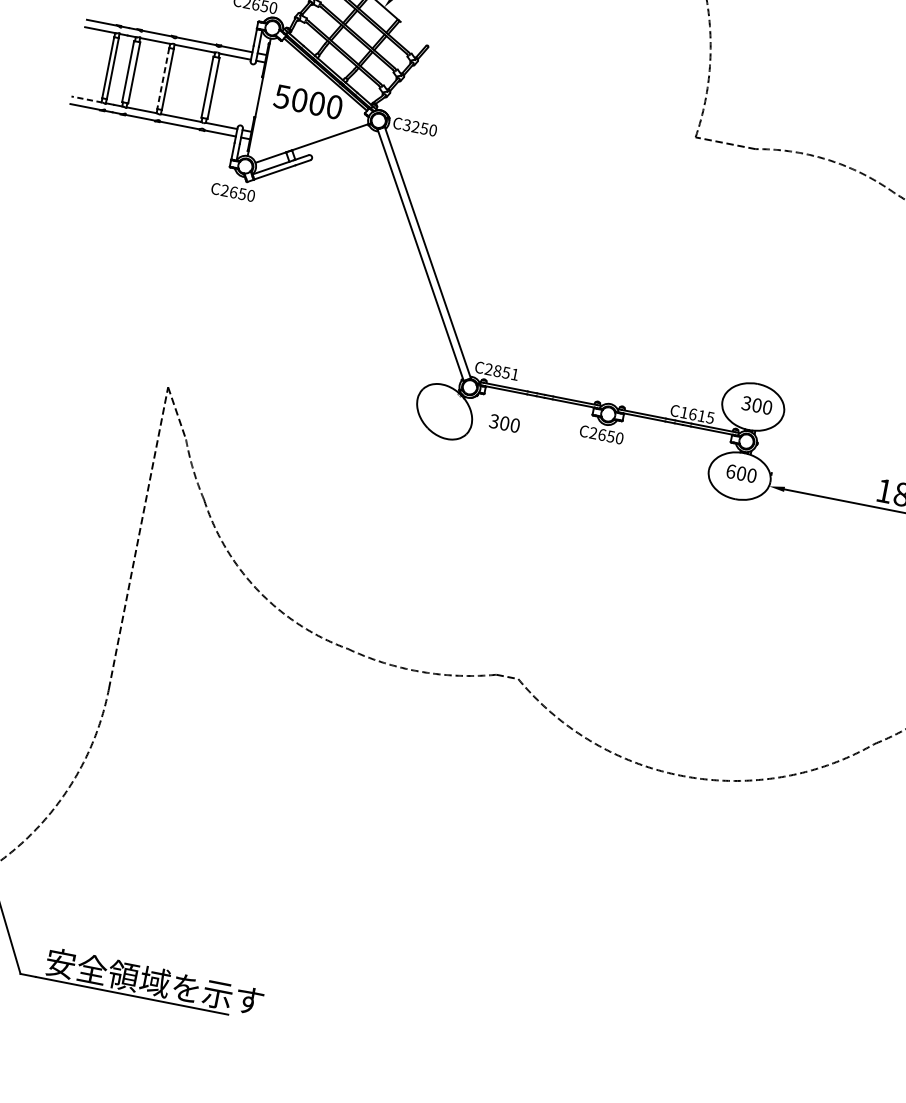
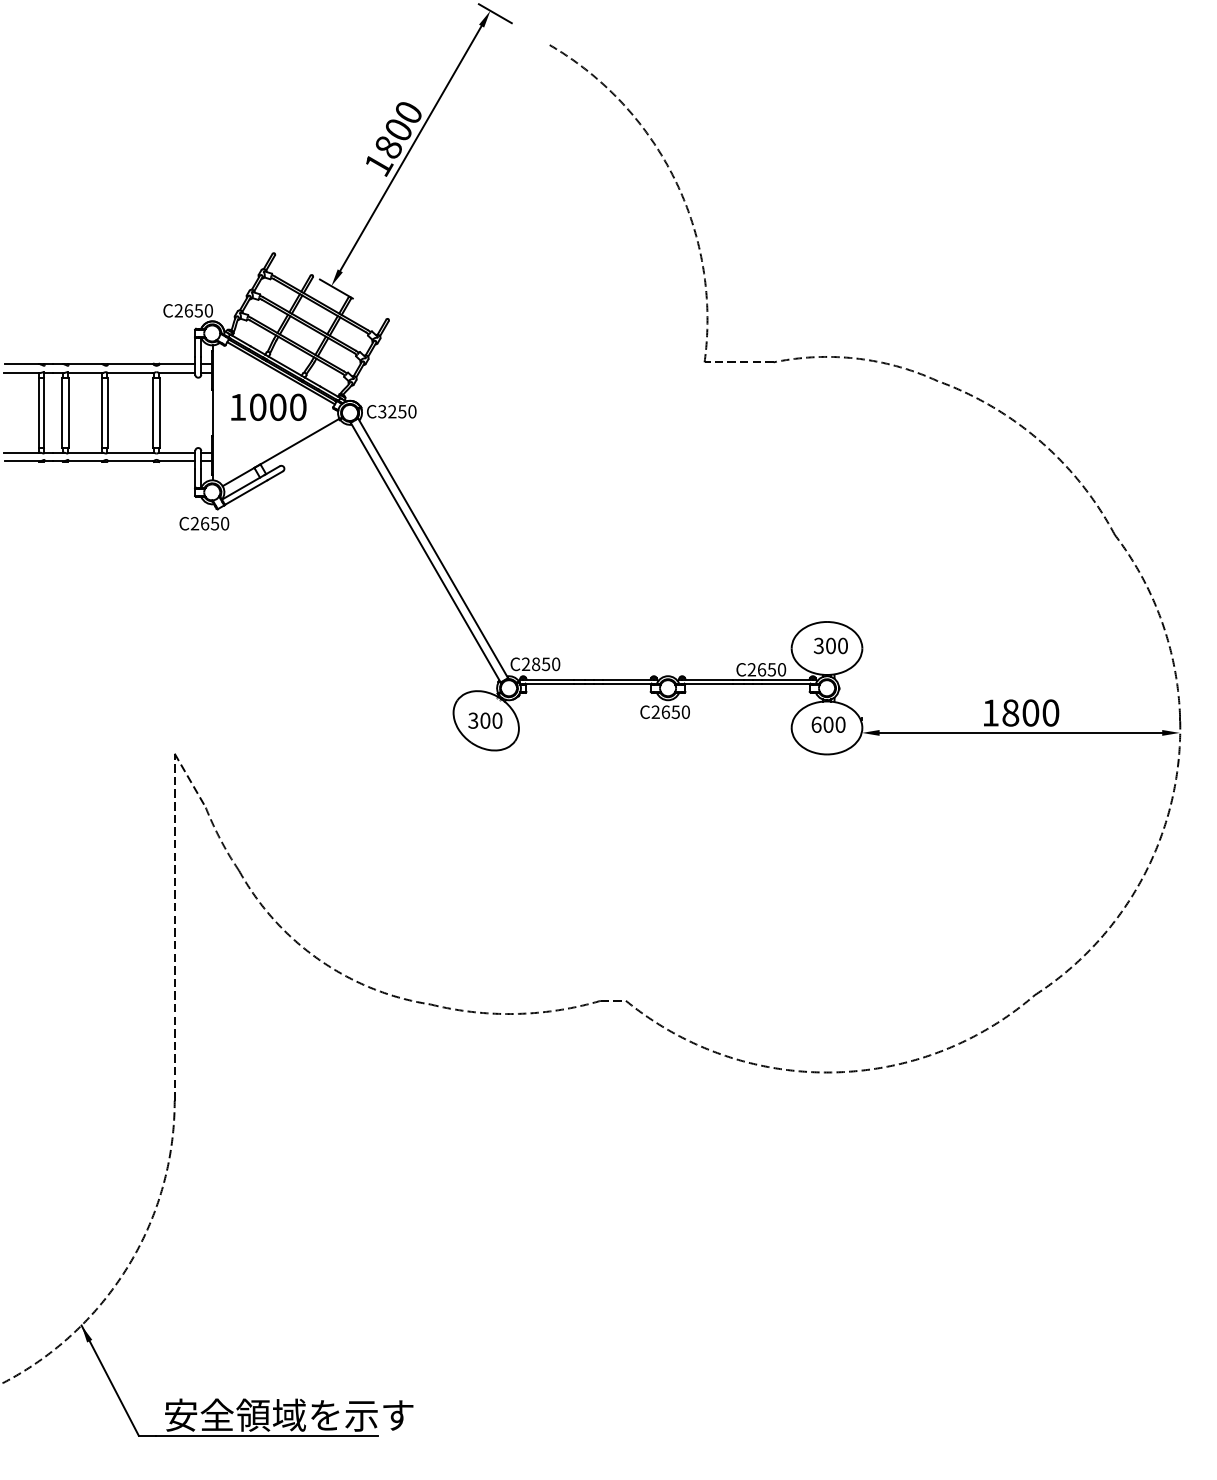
line: (163, 79) -> (102, 413), dashed -> solid
text: (281, 96) -> (237, 407), 5000 -> 1000
line: (87, 99) -> (22, 452), dashed -> solid
text: (515, 374) -> (556, 664), C2851 -> C2850
text: (697, 414) -> (766, 669), C1615 -> C2650
text: (504, 423) -> (485, 720), moved

